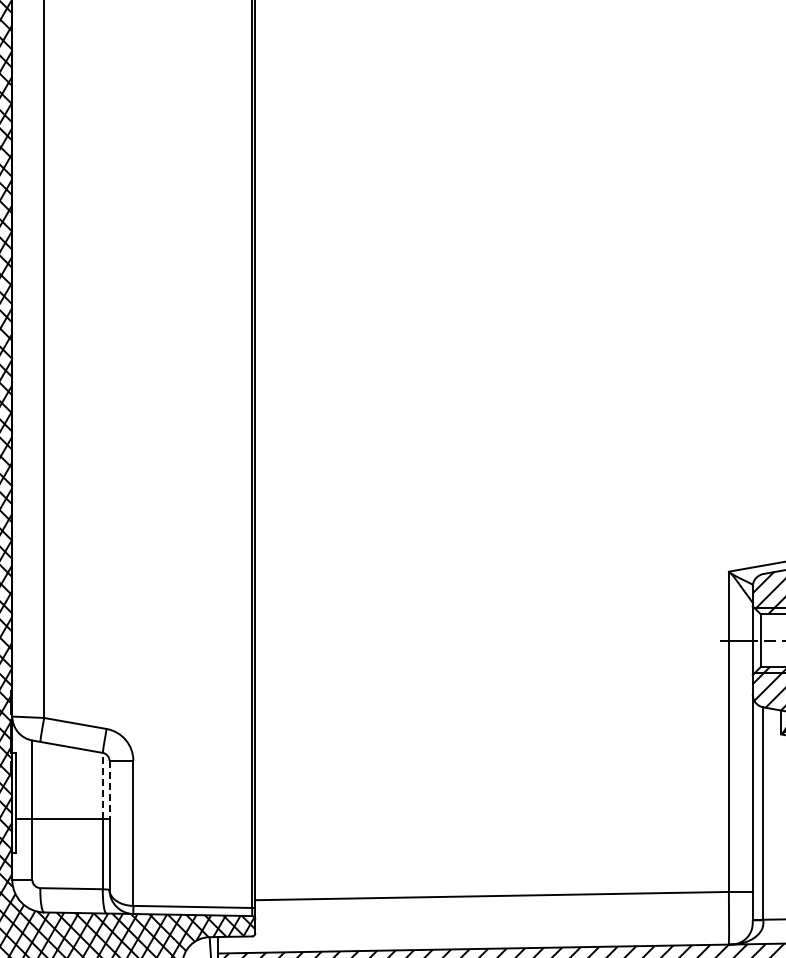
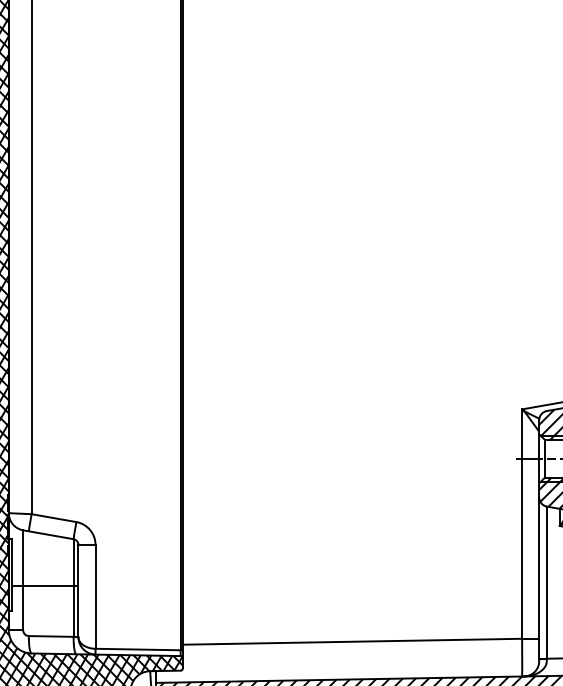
line: (102, 785) -> (73, 562), dashed -> solid
line: (109, 790) -> (78, 566), dashed -> solid

